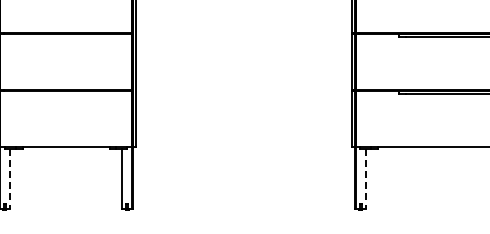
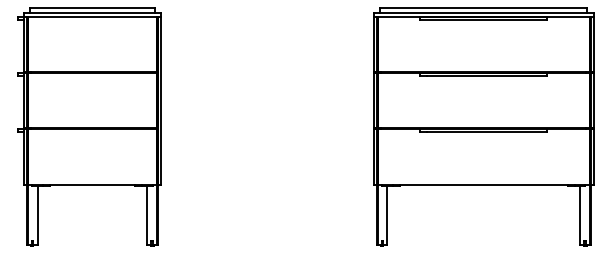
line: (10, 178) -> (37, 215), dashed -> solid
line: (365, 178) -> (387, 215), dashed -> solid

